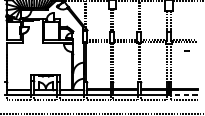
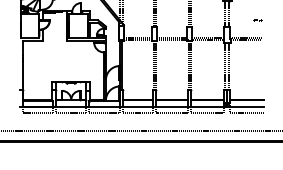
part: (186, 51) -> (257, 20), moved
line: (184, 95) -> (246, 107), dashed -> solid

